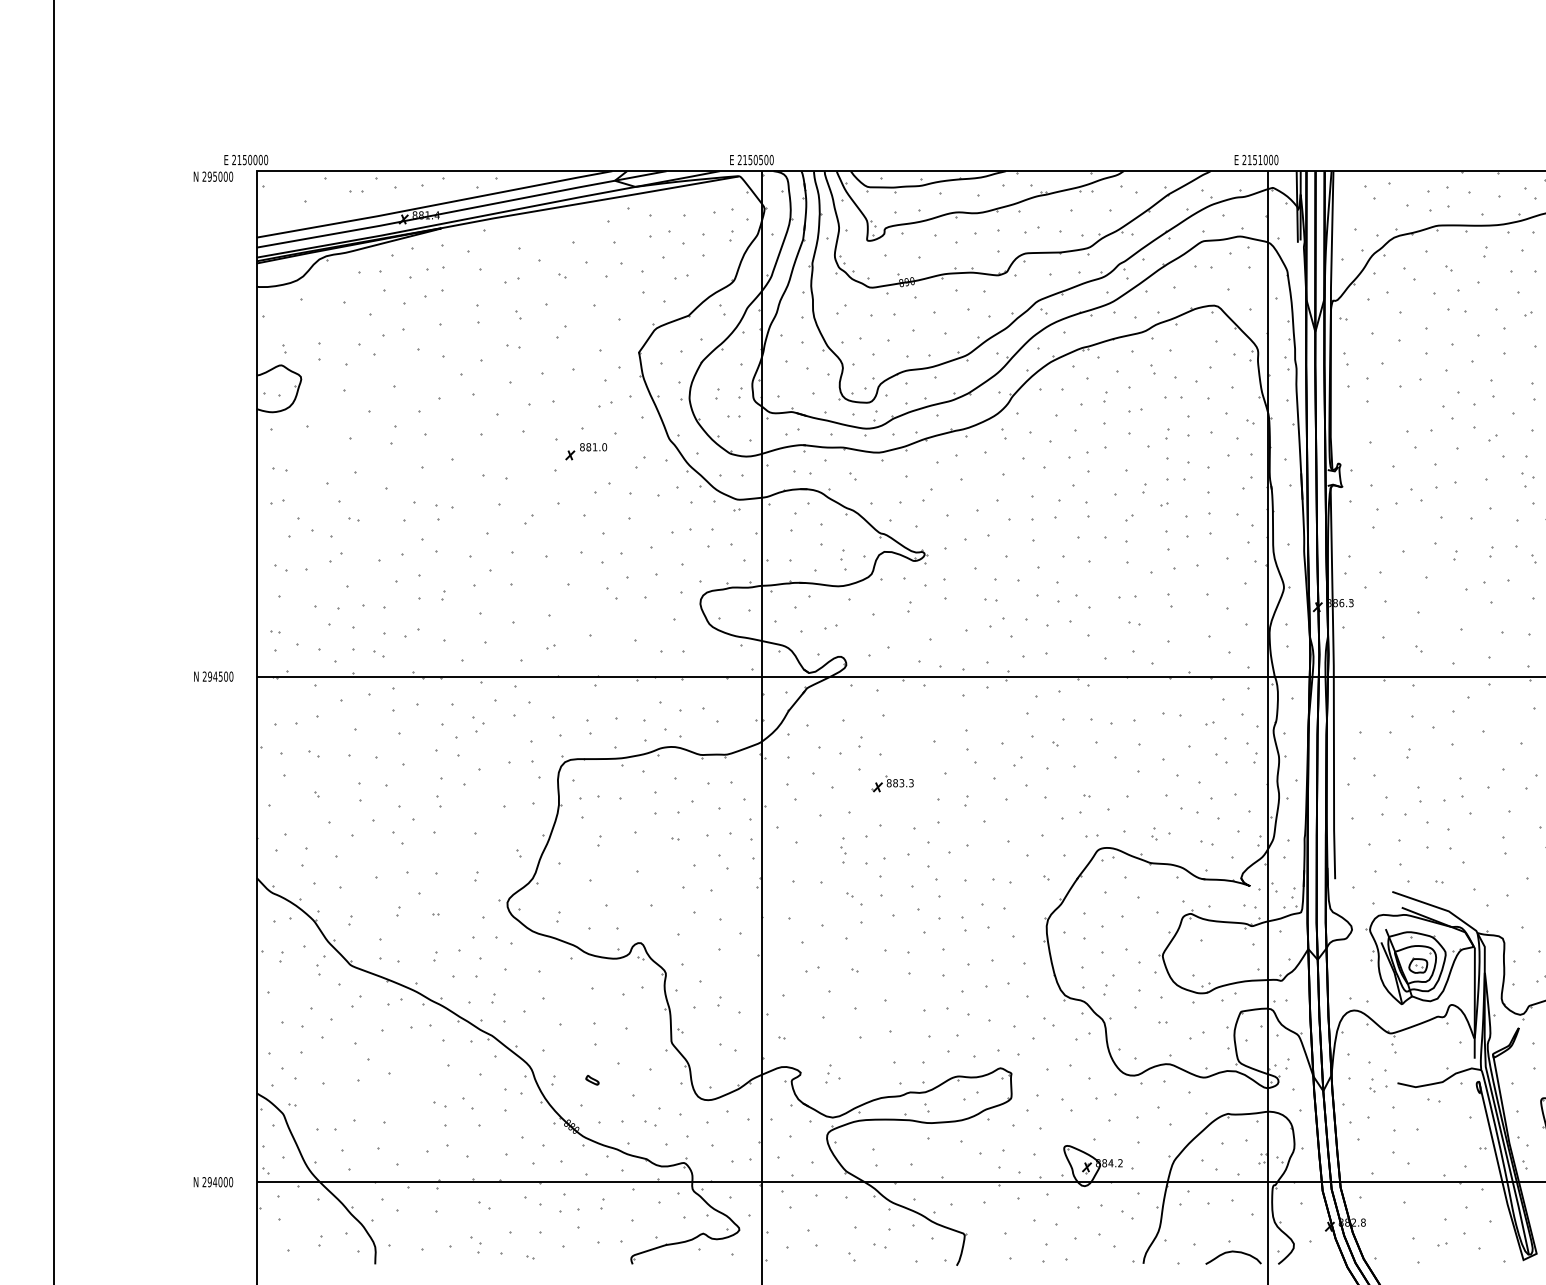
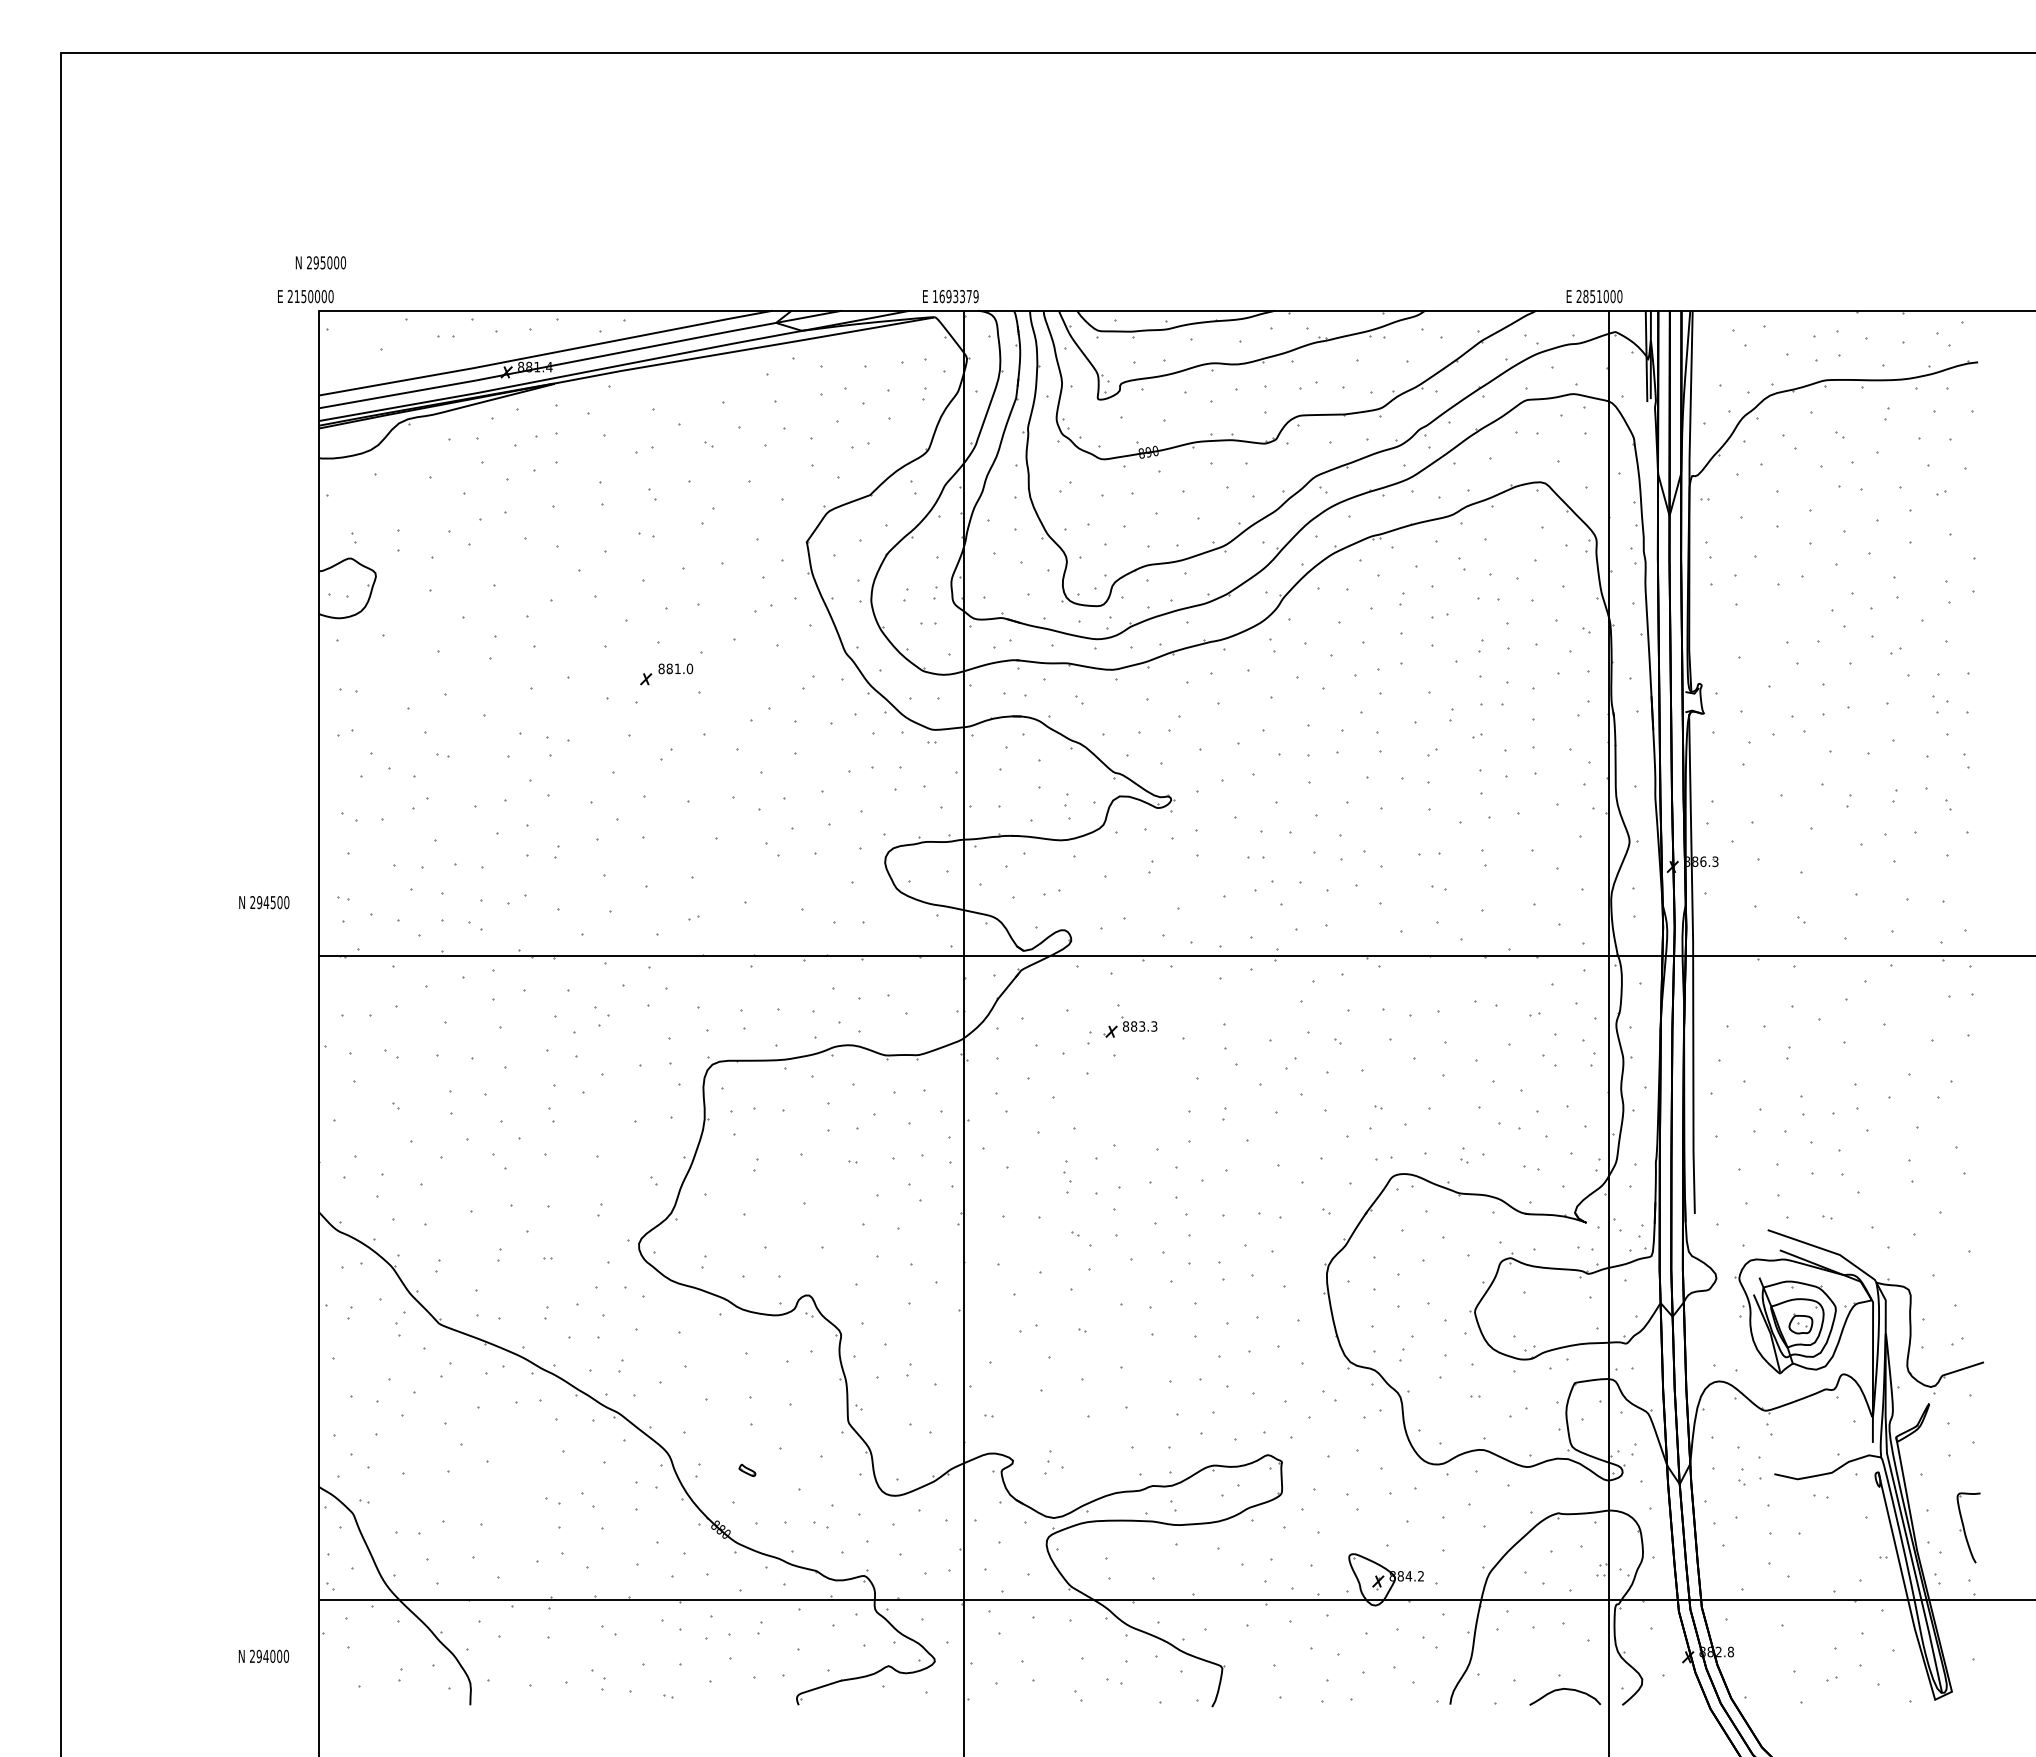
text: (755, 160) -> (955, 296), 2150500 -> 1693379
text: (1249, 160) -> (1585, 296), 2151000 -> 2851000
text: (213, 176) -> (320, 262), moved
part: (586, 451) -> (666, 674), moved
text: (213, 676) -> (264, 902), moved
part: (892, 783) -> (1130, 1026), moved
text: (213, 1181) -> (263, 1655), moved

